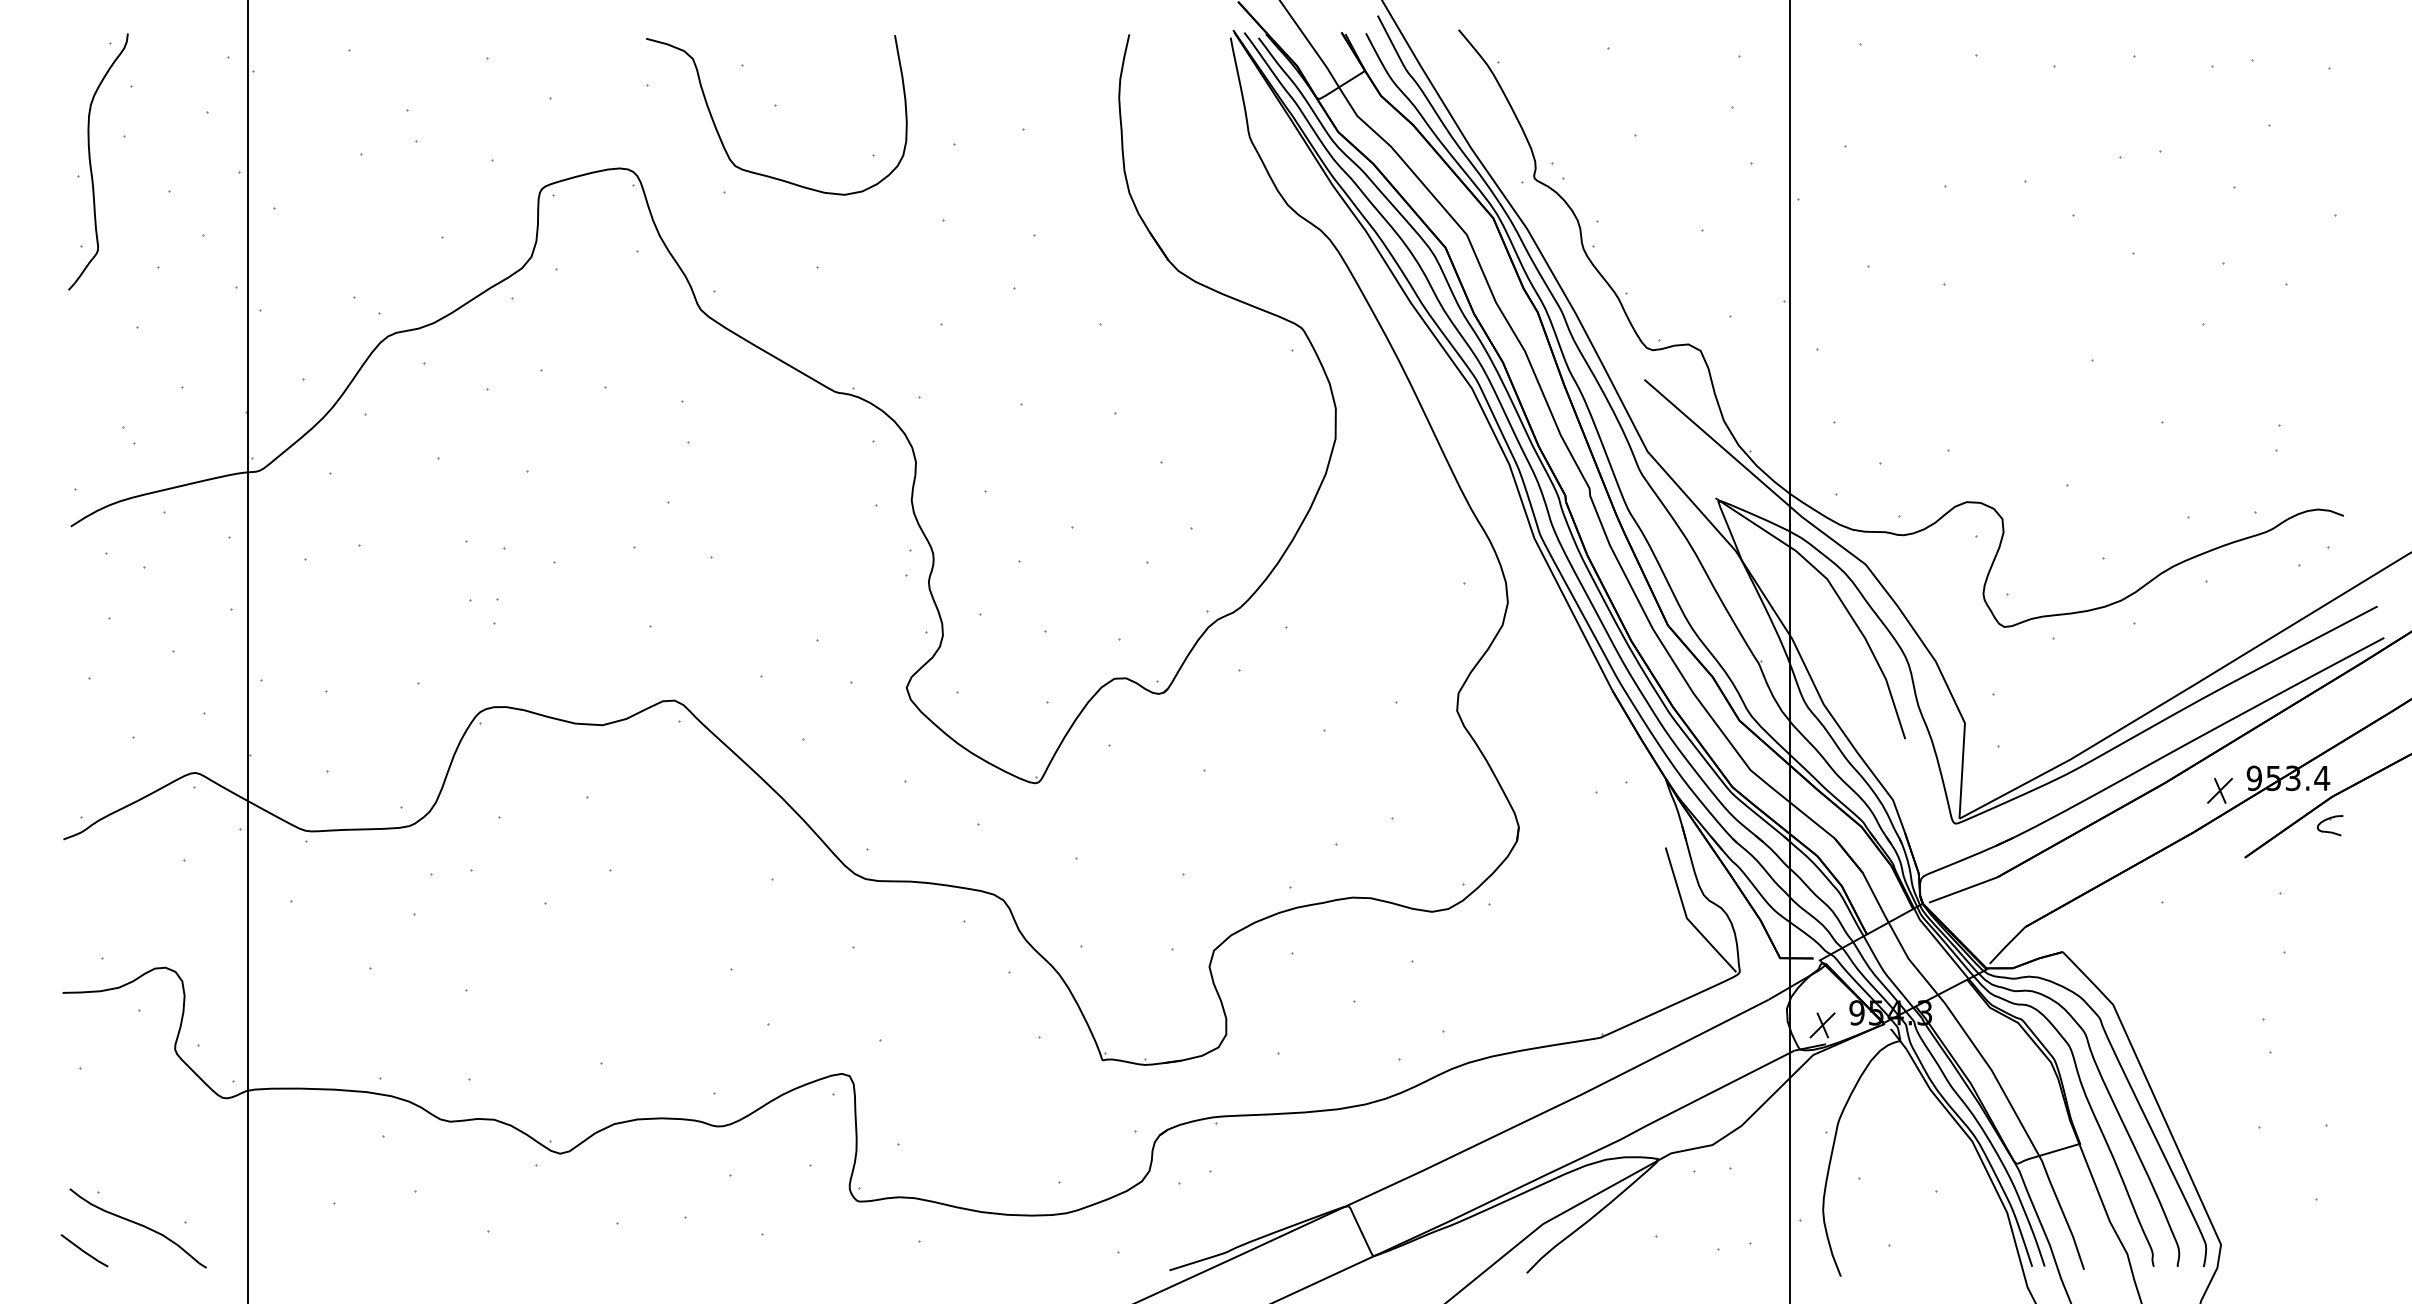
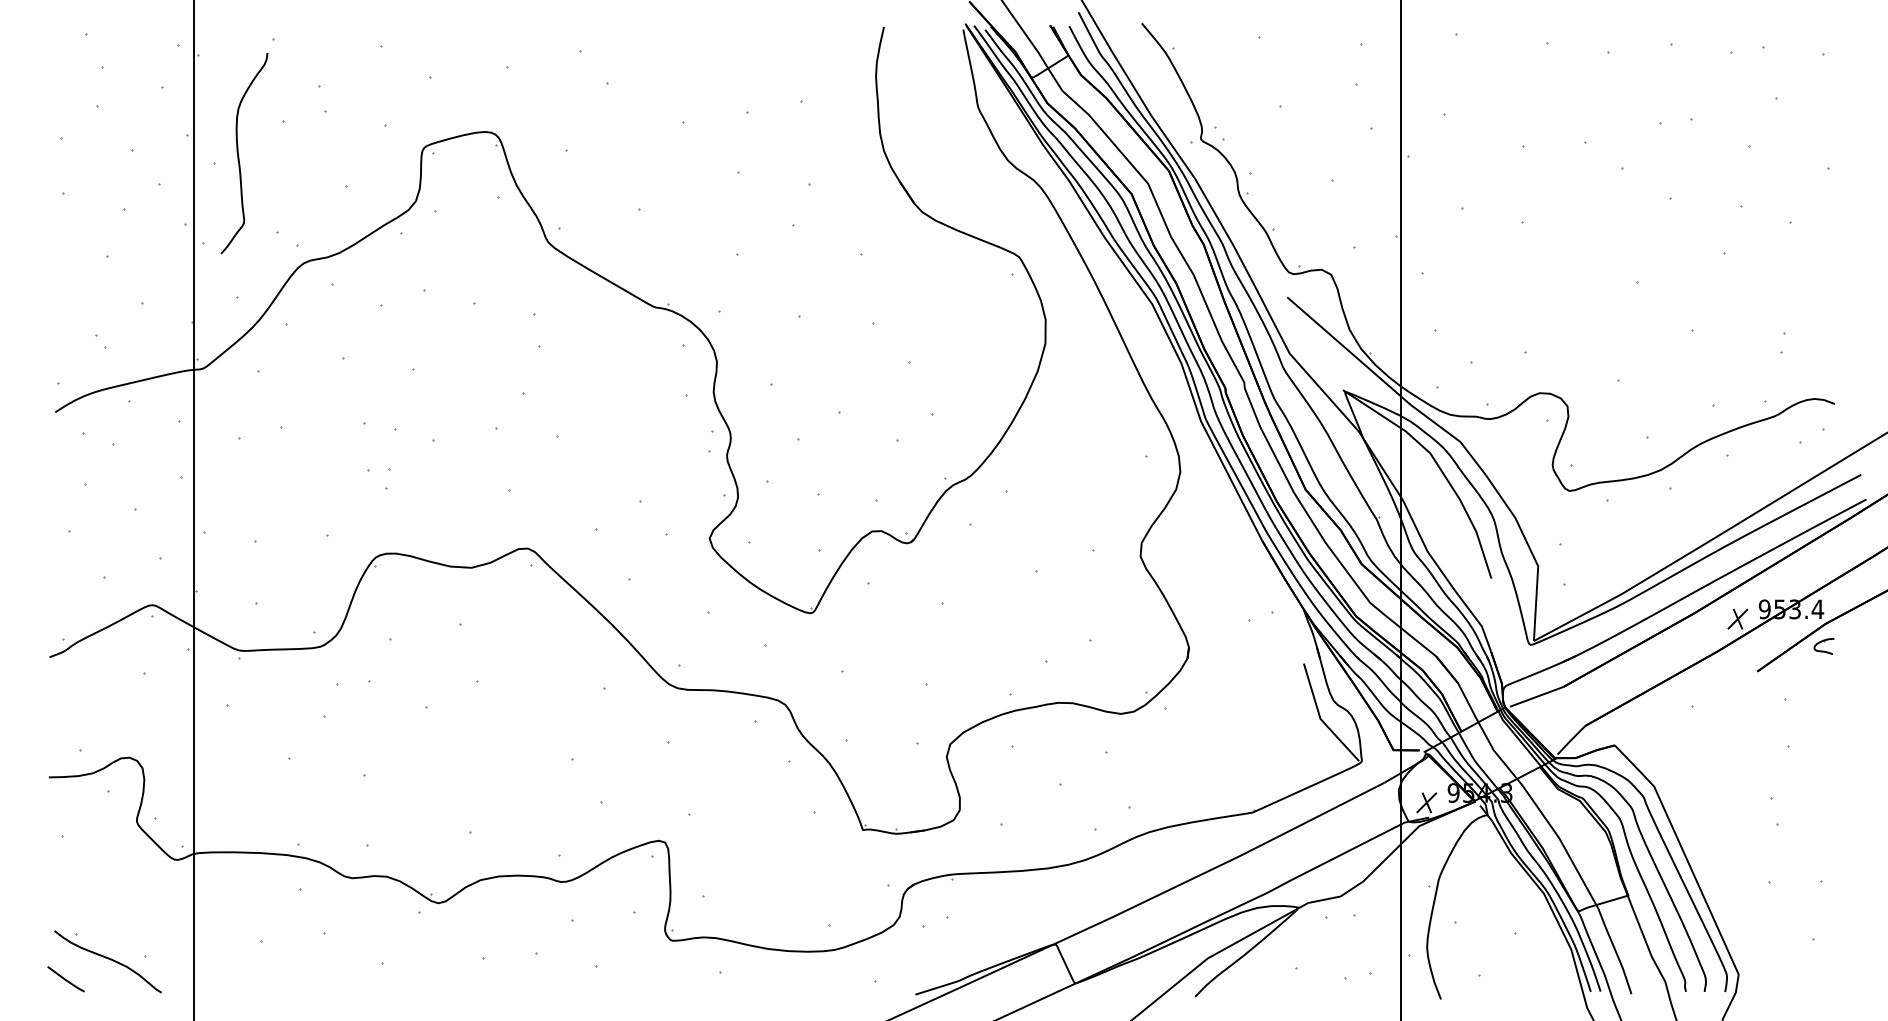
curve: (721, 138) -> (564, 108), removed
part: (91, 163) -> (238, 154), moved

